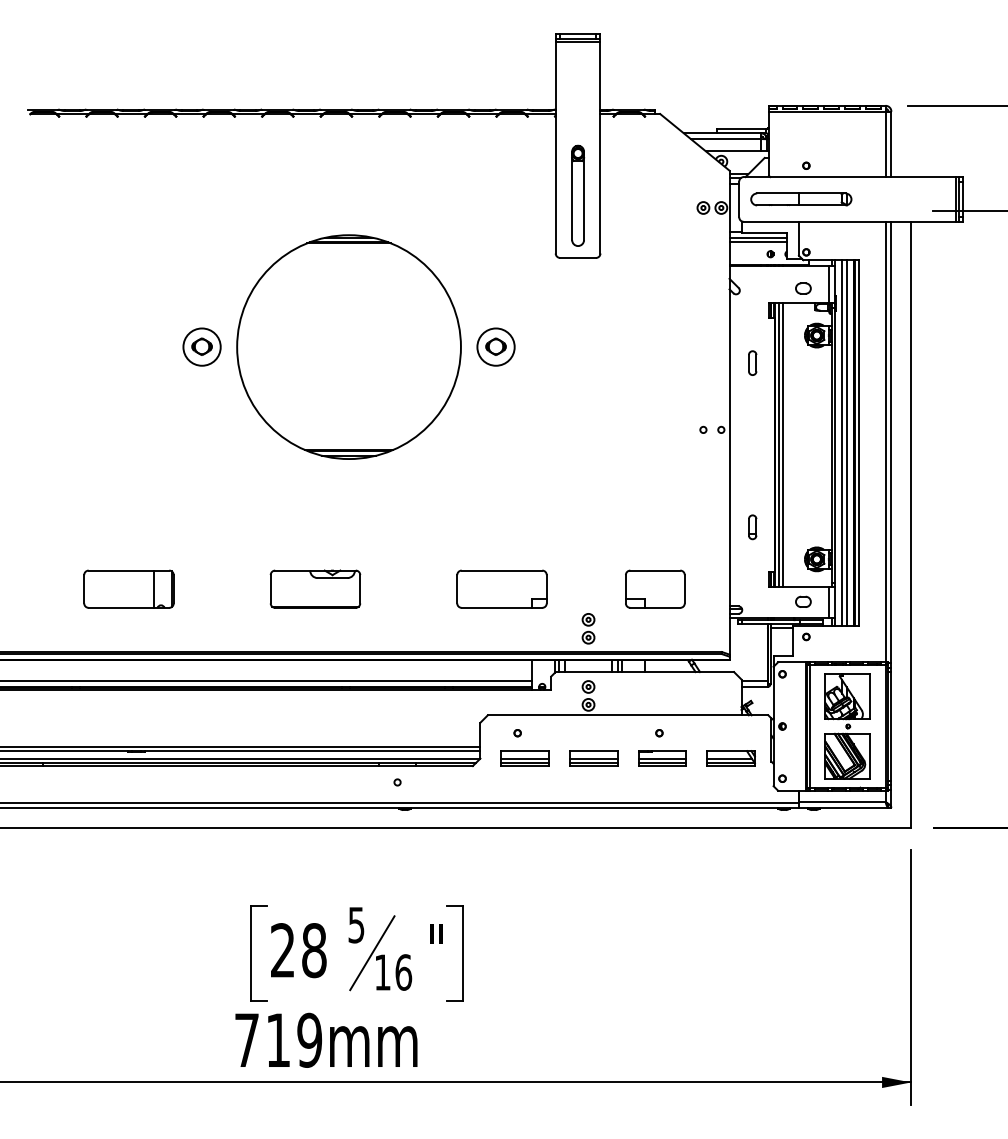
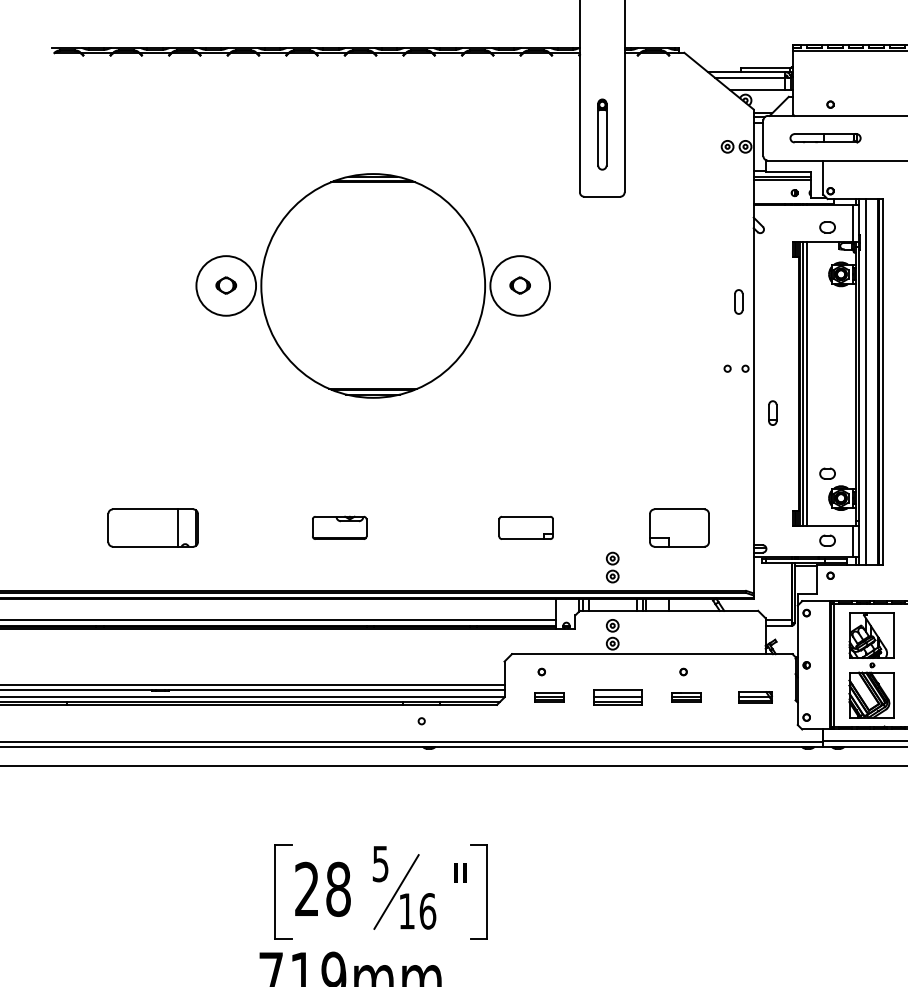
part: (578, 195) -> (602, 134), size x0.7
part: (801, 199) -> (825, 138), size x0.7
circle: (201, 346) -> (225, 285), size x1.6
circle: (495, 346) -> (519, 285), size x1.6
part: (752, 362) -> (738, 301), moved
line: (846, 442) -> (870, 381), removed
part: (752, 527) -> (772, 413), moved
part: (803, 534) -> (827, 473), added
part: (315, 588) -> (339, 527), size x0.6
part: (501, 588) -> (525, 527), size x0.6
part: (524, 758) -> (548, 697), size x0.6
part: (662, 758) -> (686, 697), size x0.6
part: (730, 758) -> (754, 697), size x0.7

